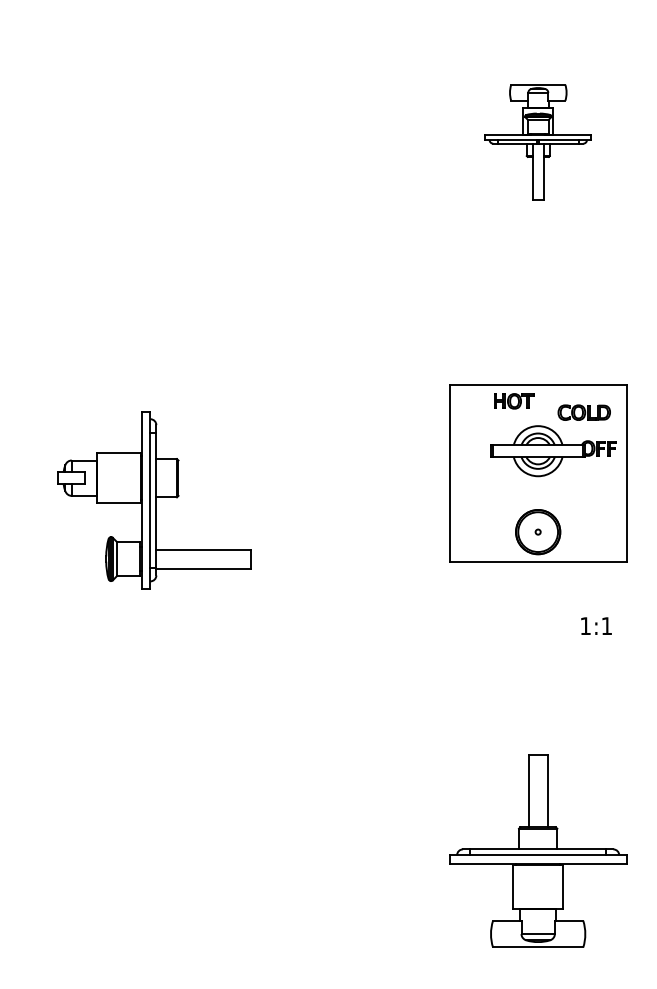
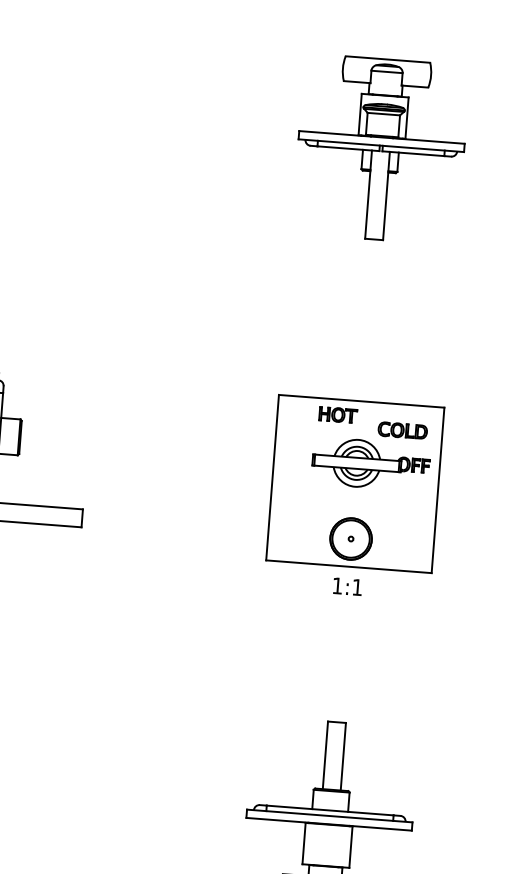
part: (538, 142) -> (381, 149), size x1.67
part: (538, 473) -> (355, 484), moved
text: (596, 625) -> (347, 586), moved

